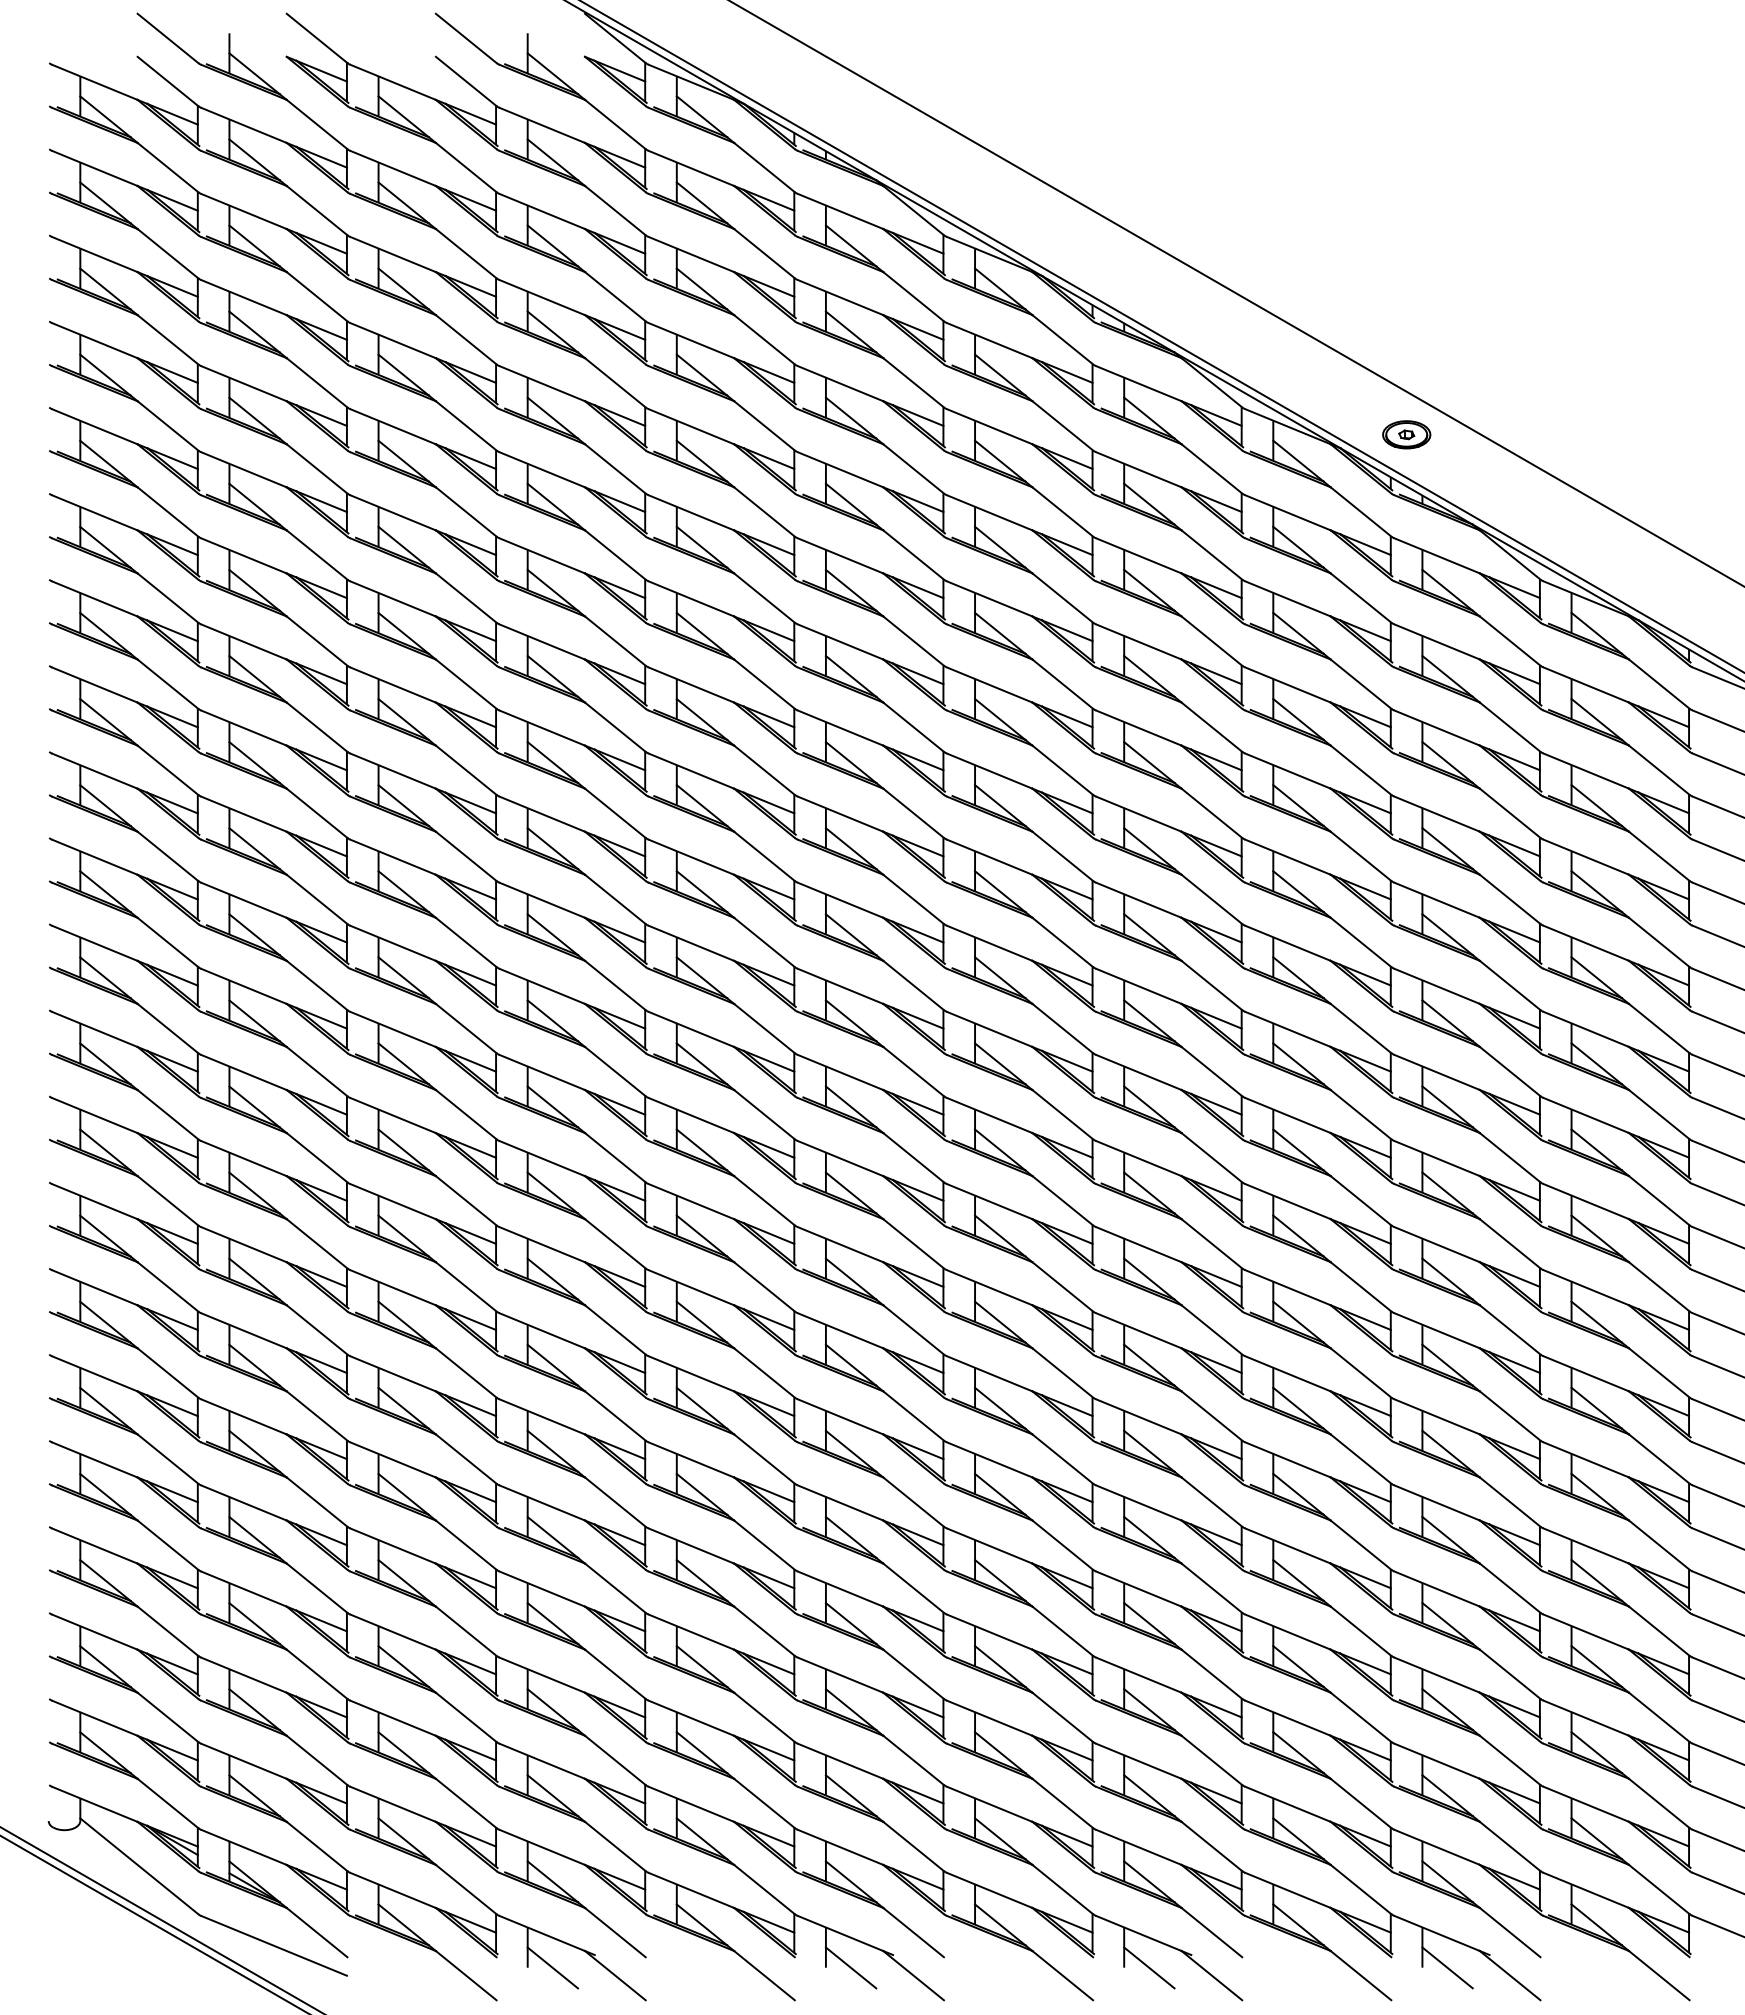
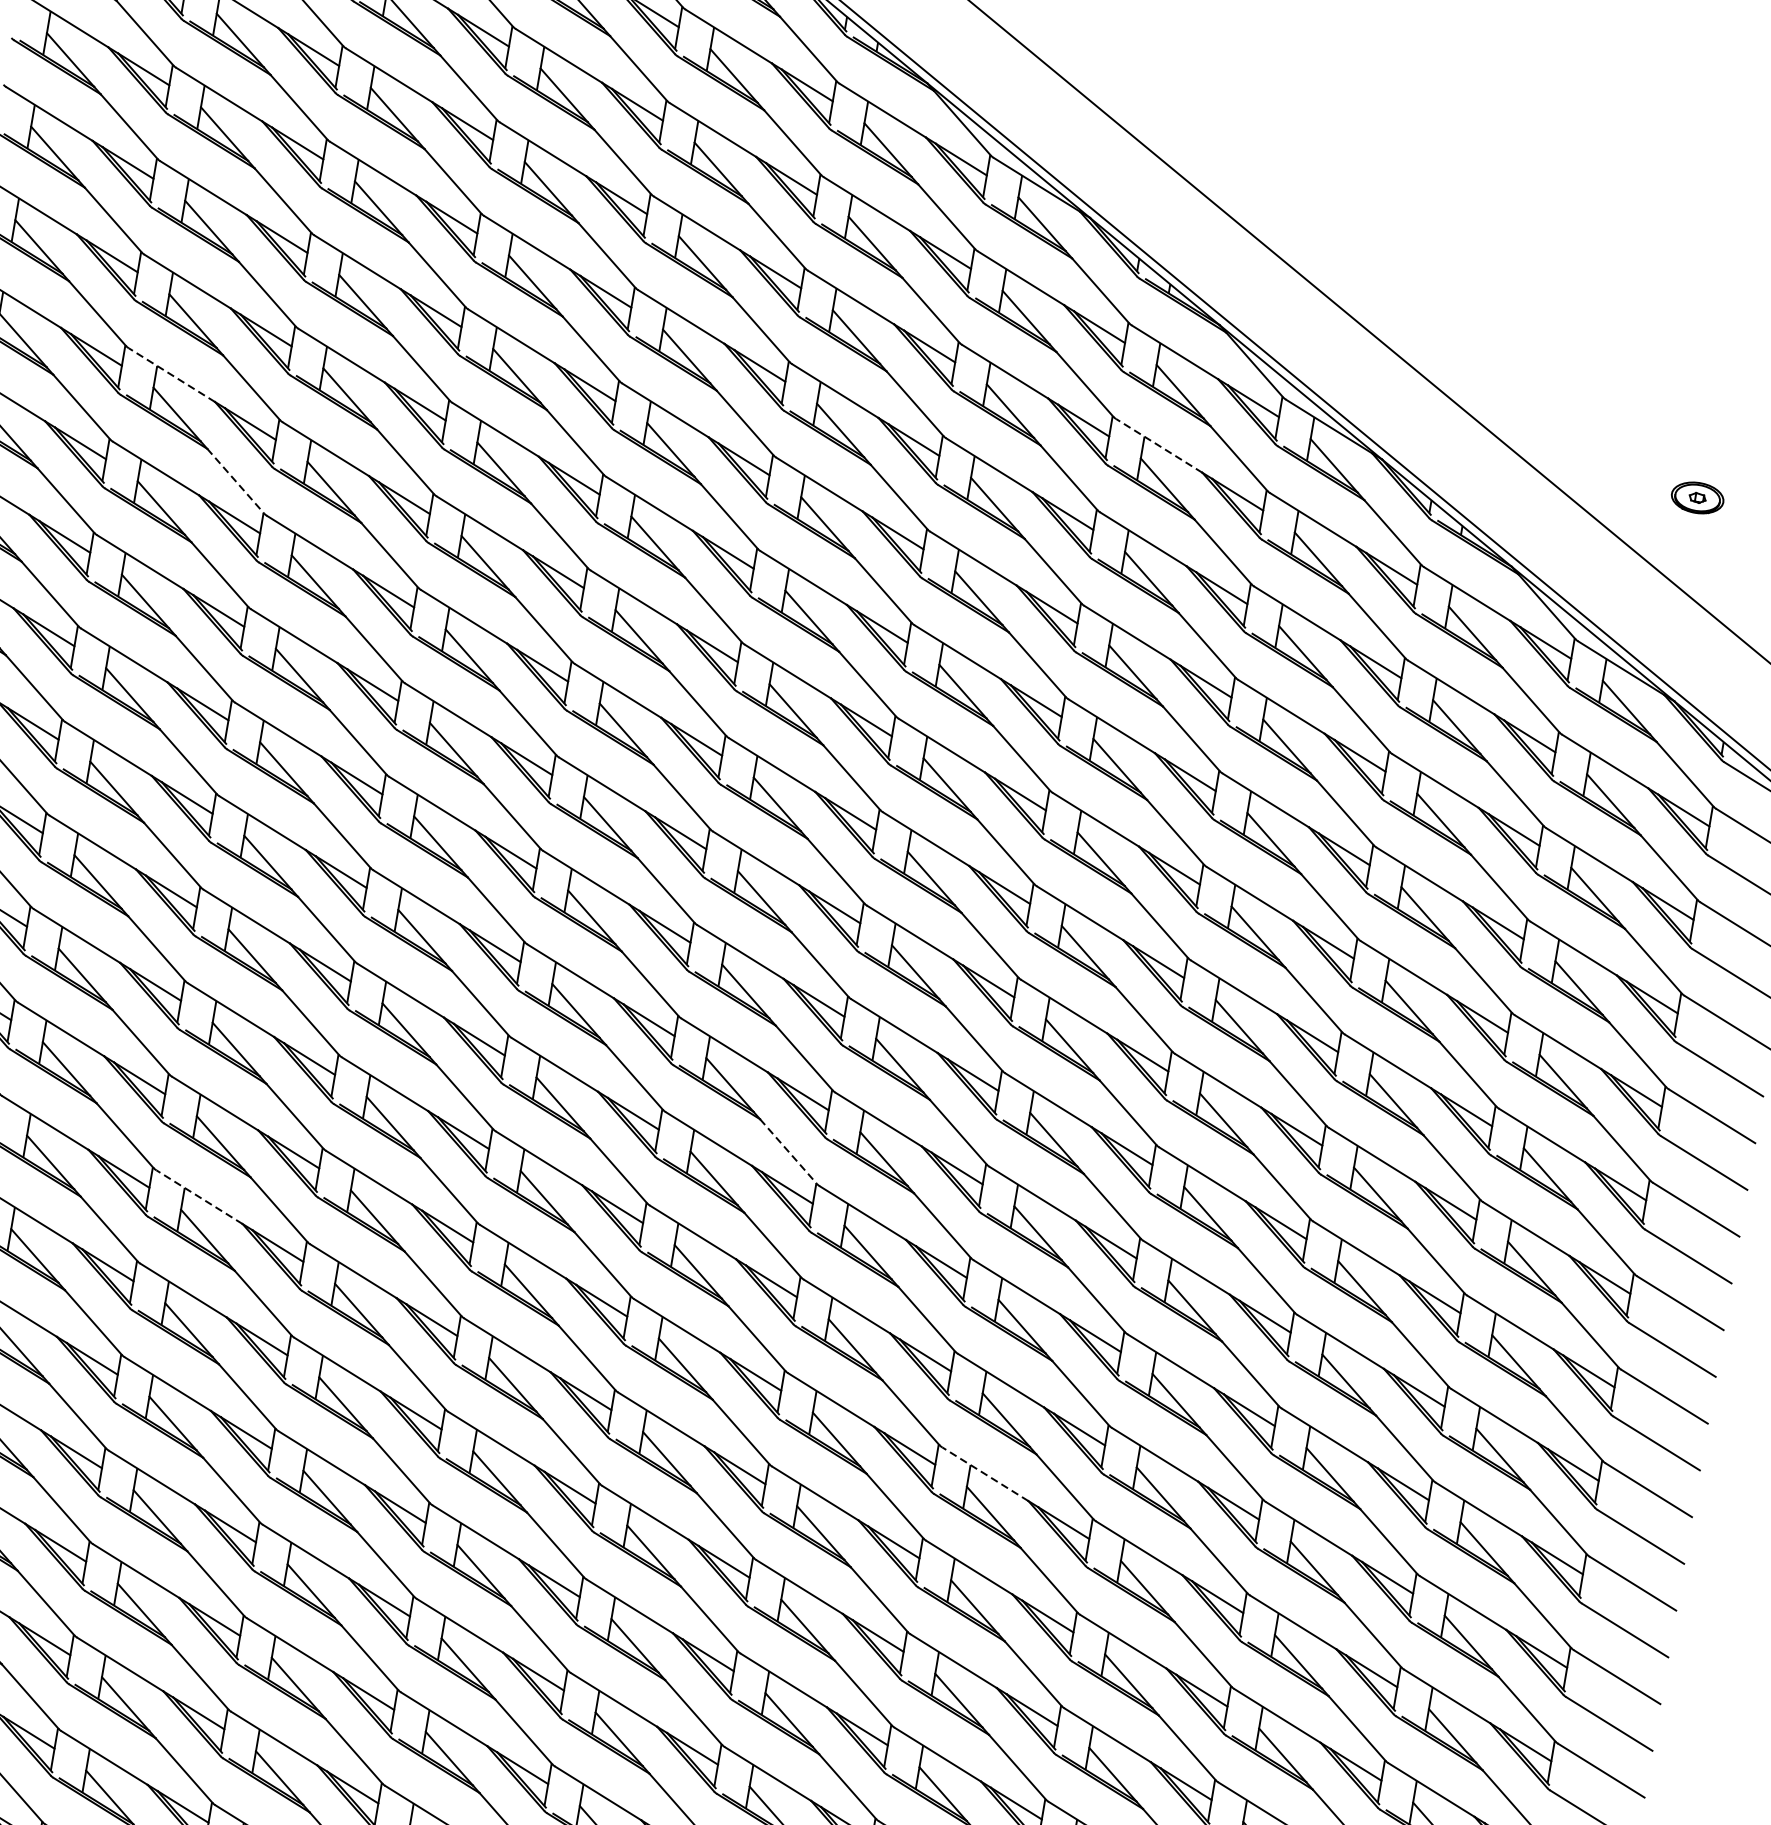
part: (1406, 434) -> (1697, 497), moved
line: (1138, 469) -> (1159, 445), solid -> dashed
line: (243, 555) -> (171, 374), solid -> dashed
line: (317, 641) -> (236, 481), solid -> dashed
line: (913, 1157) -> (788, 1151), solid -> dashed
line: (392, 1287) -> (198, 1196), solid -> dashed
line: (1138, 1416) -> (985, 1473), solid -> dashed

